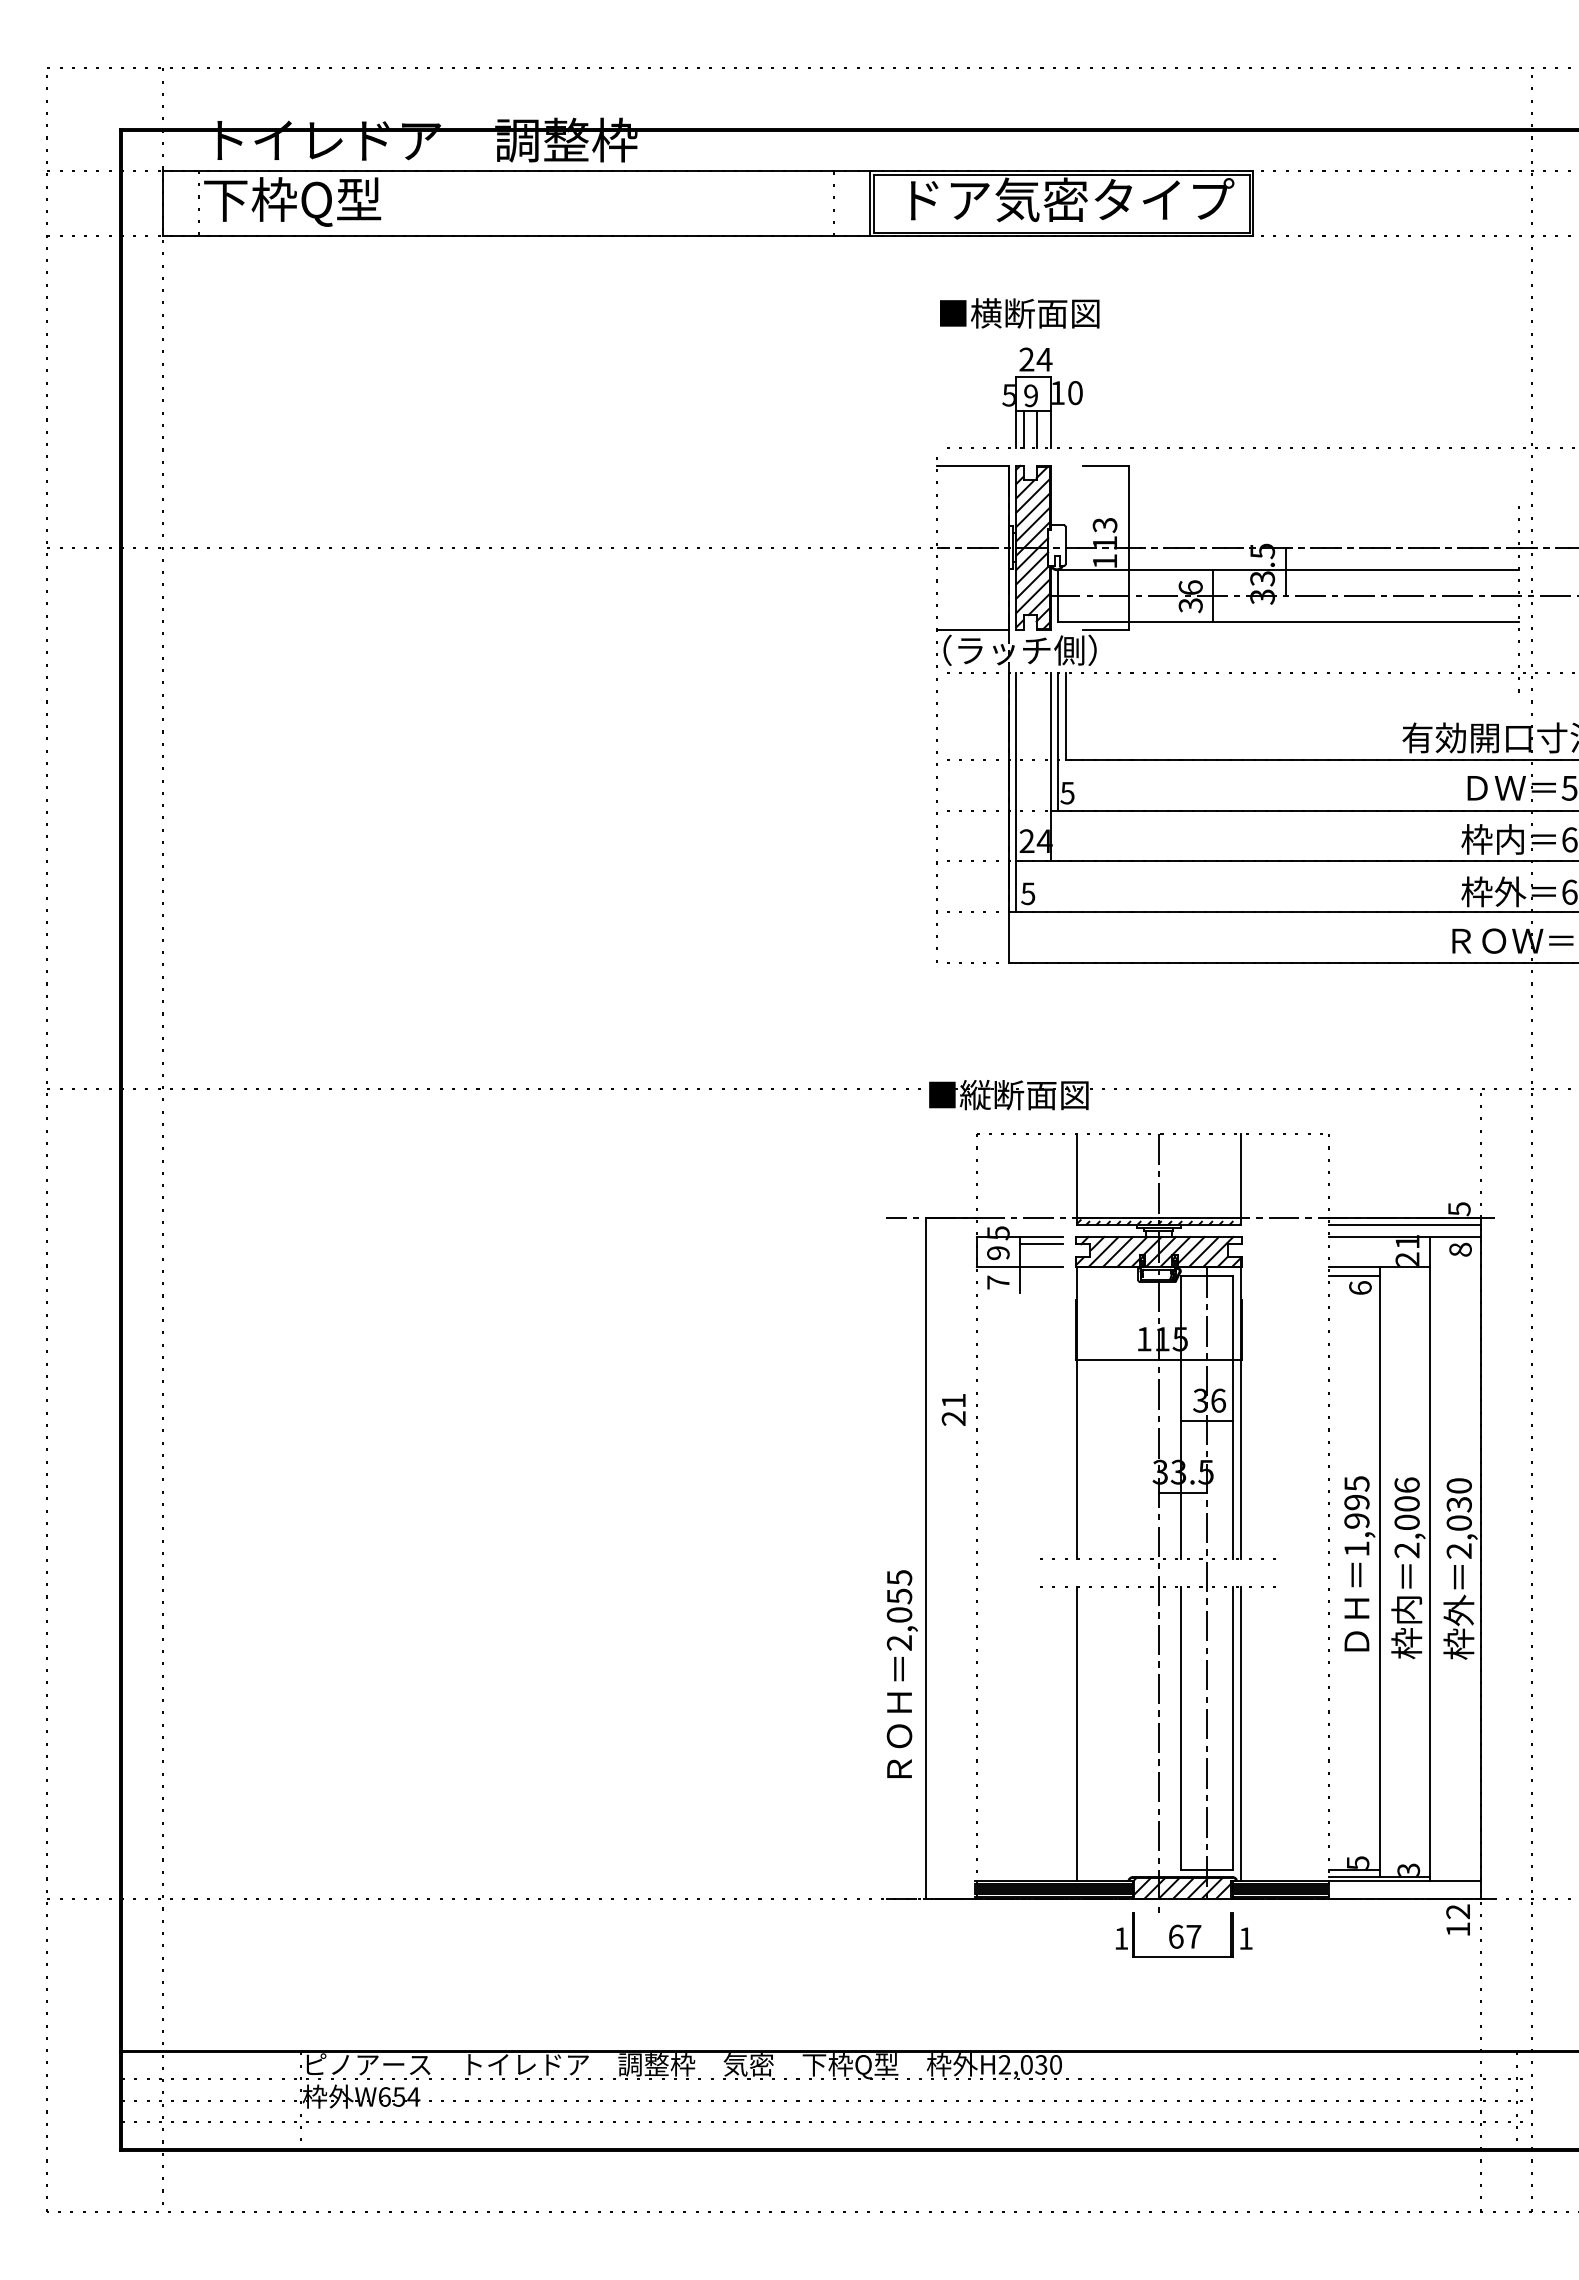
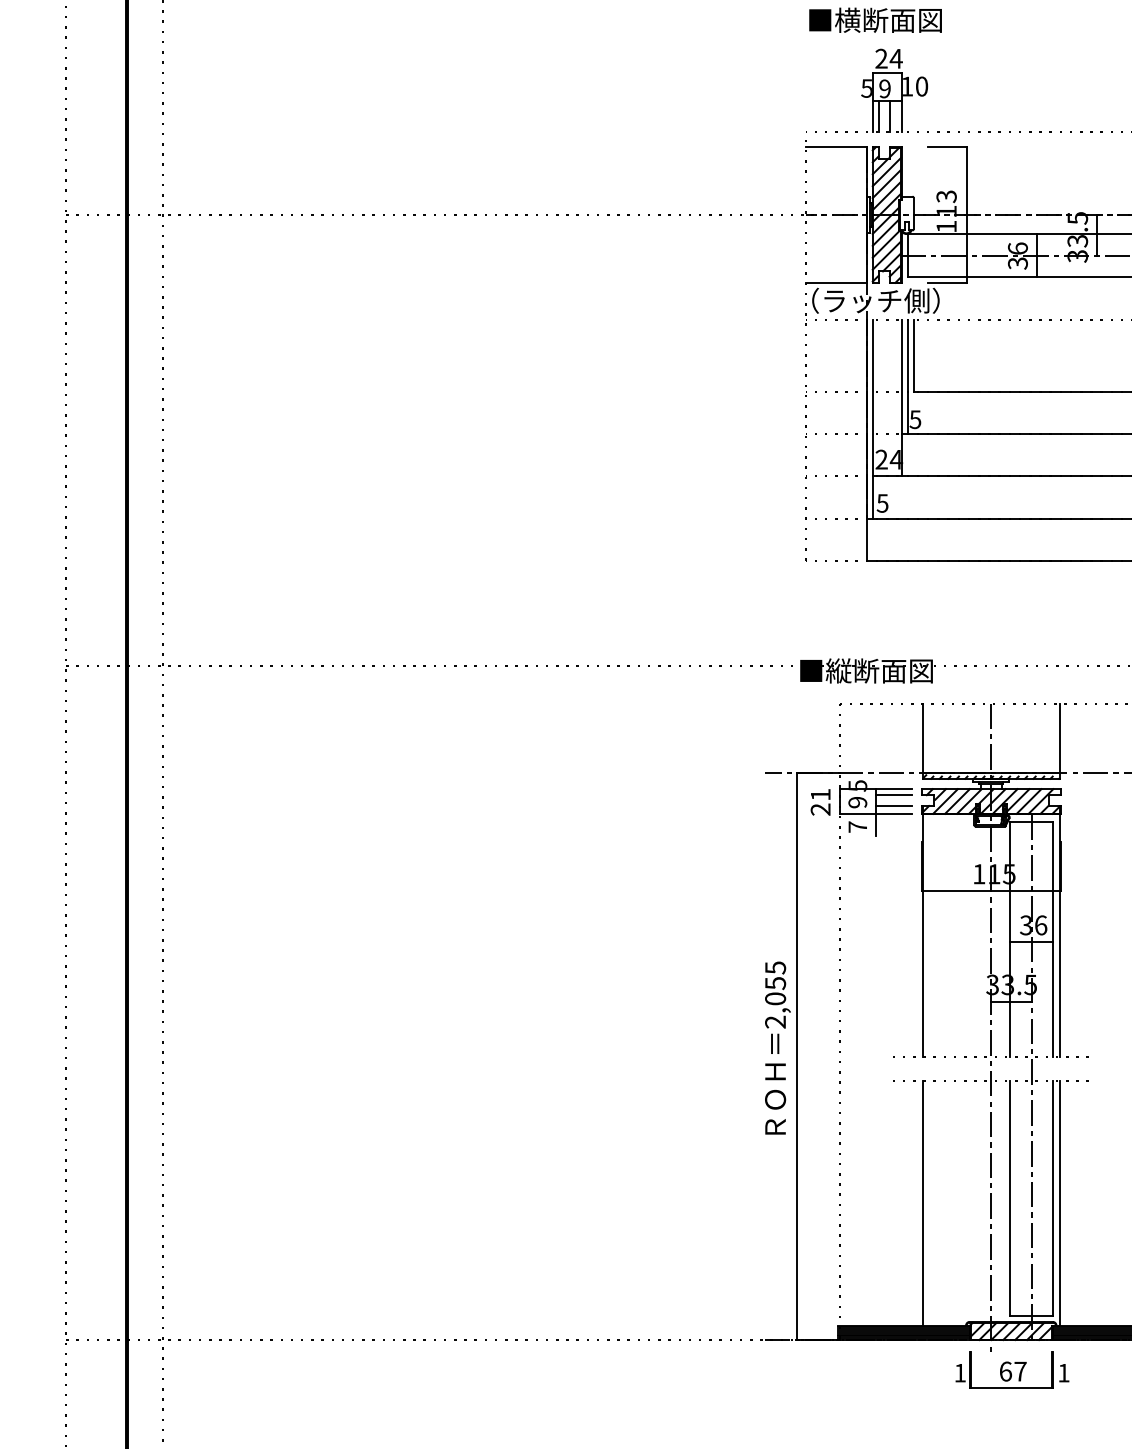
line: (1041, 1257) -> (893, 806), added
text: (953, 1409) -> (820, 802), moved
text: (901, 1673) -> (777, 1047), moved

